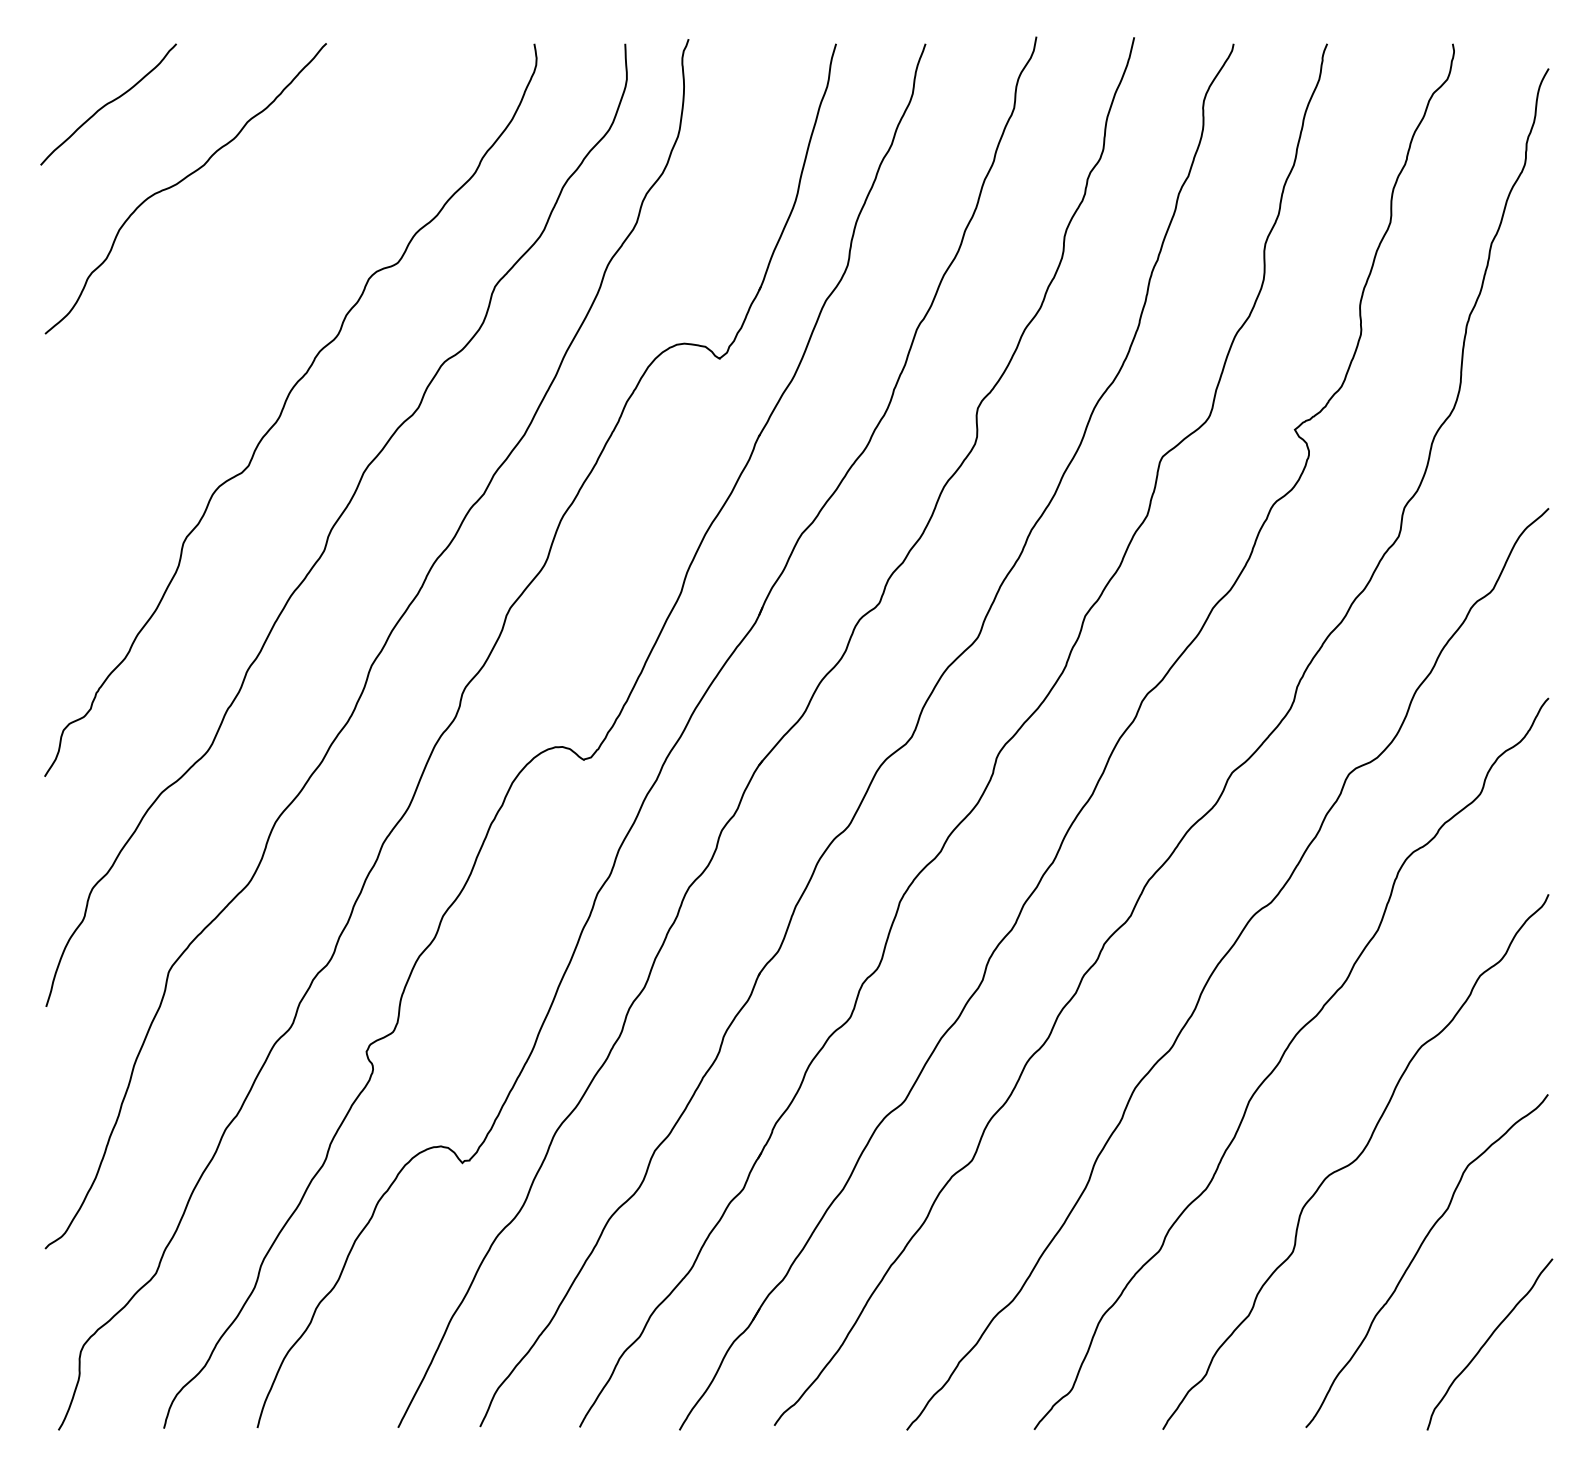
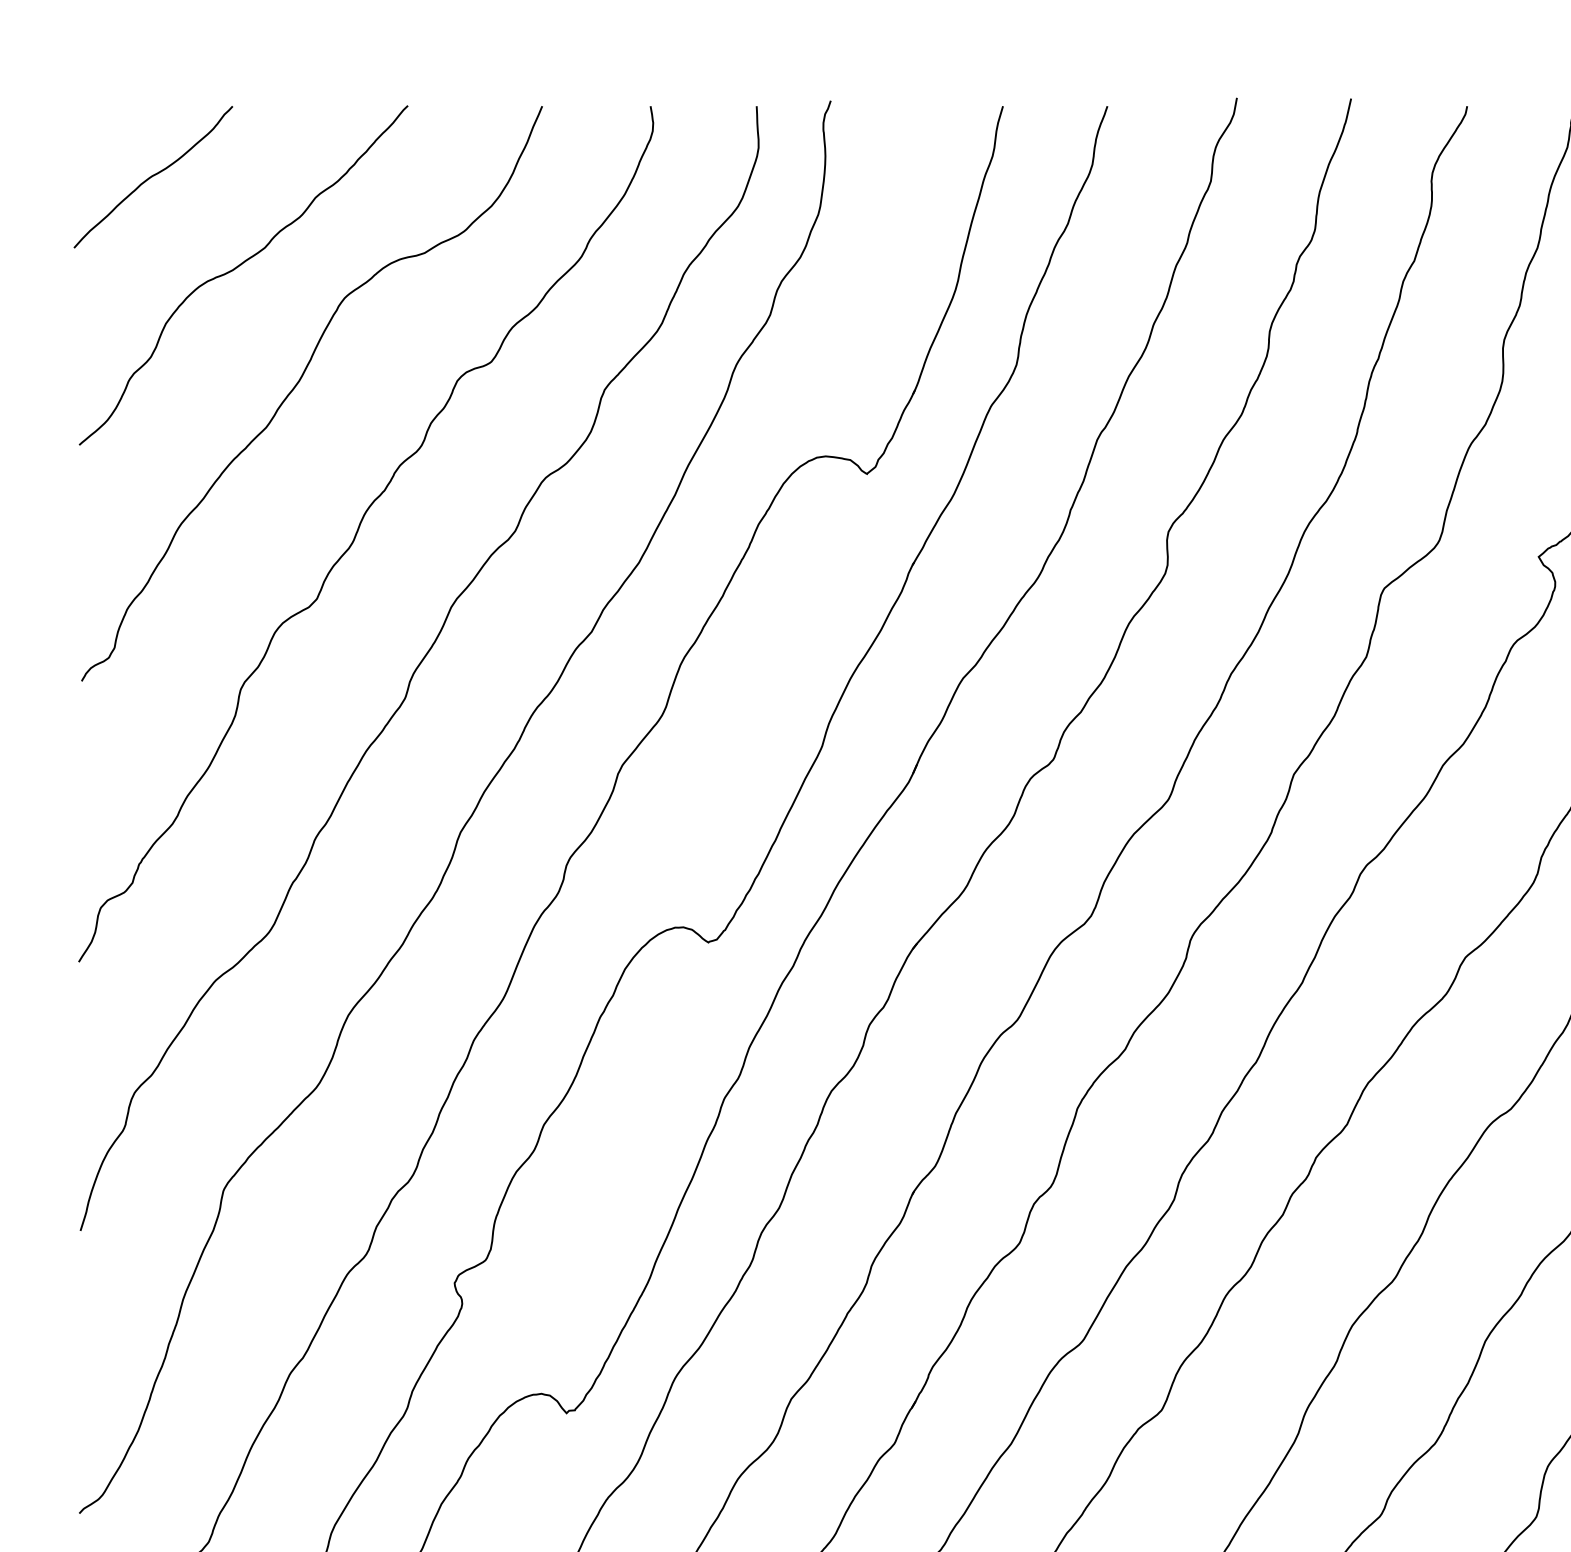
curve: (232, 282) -> (298, 384), added

